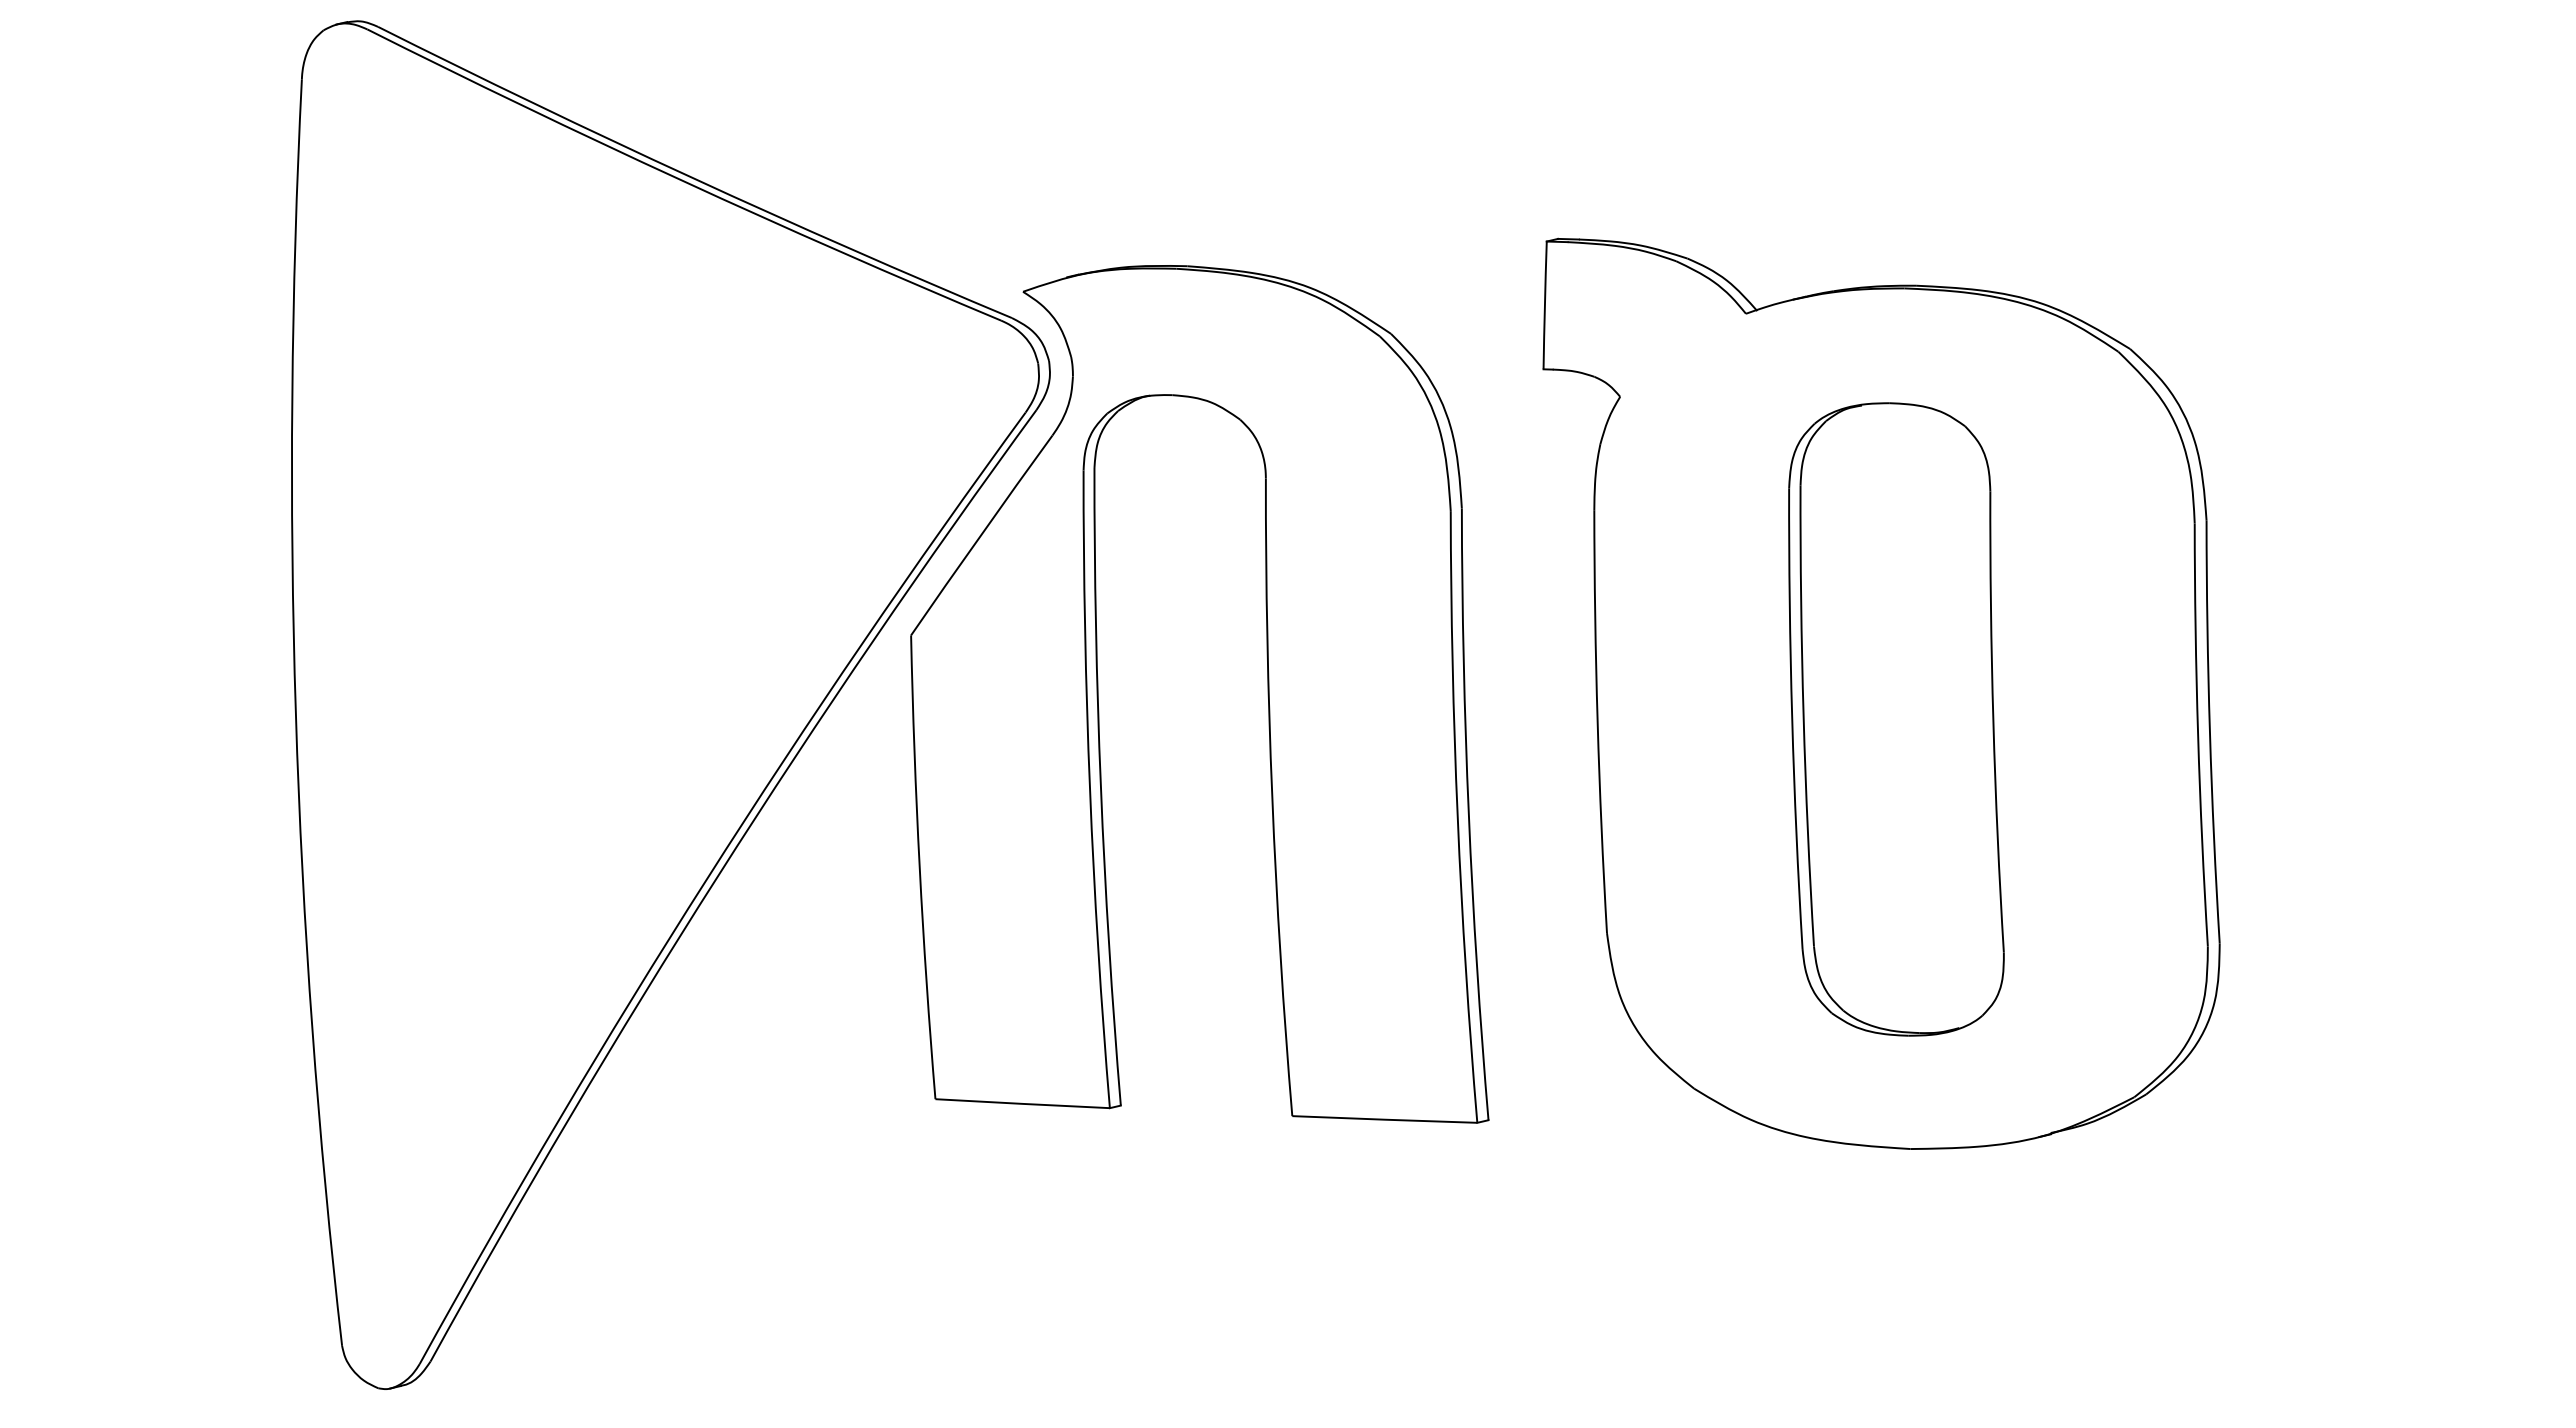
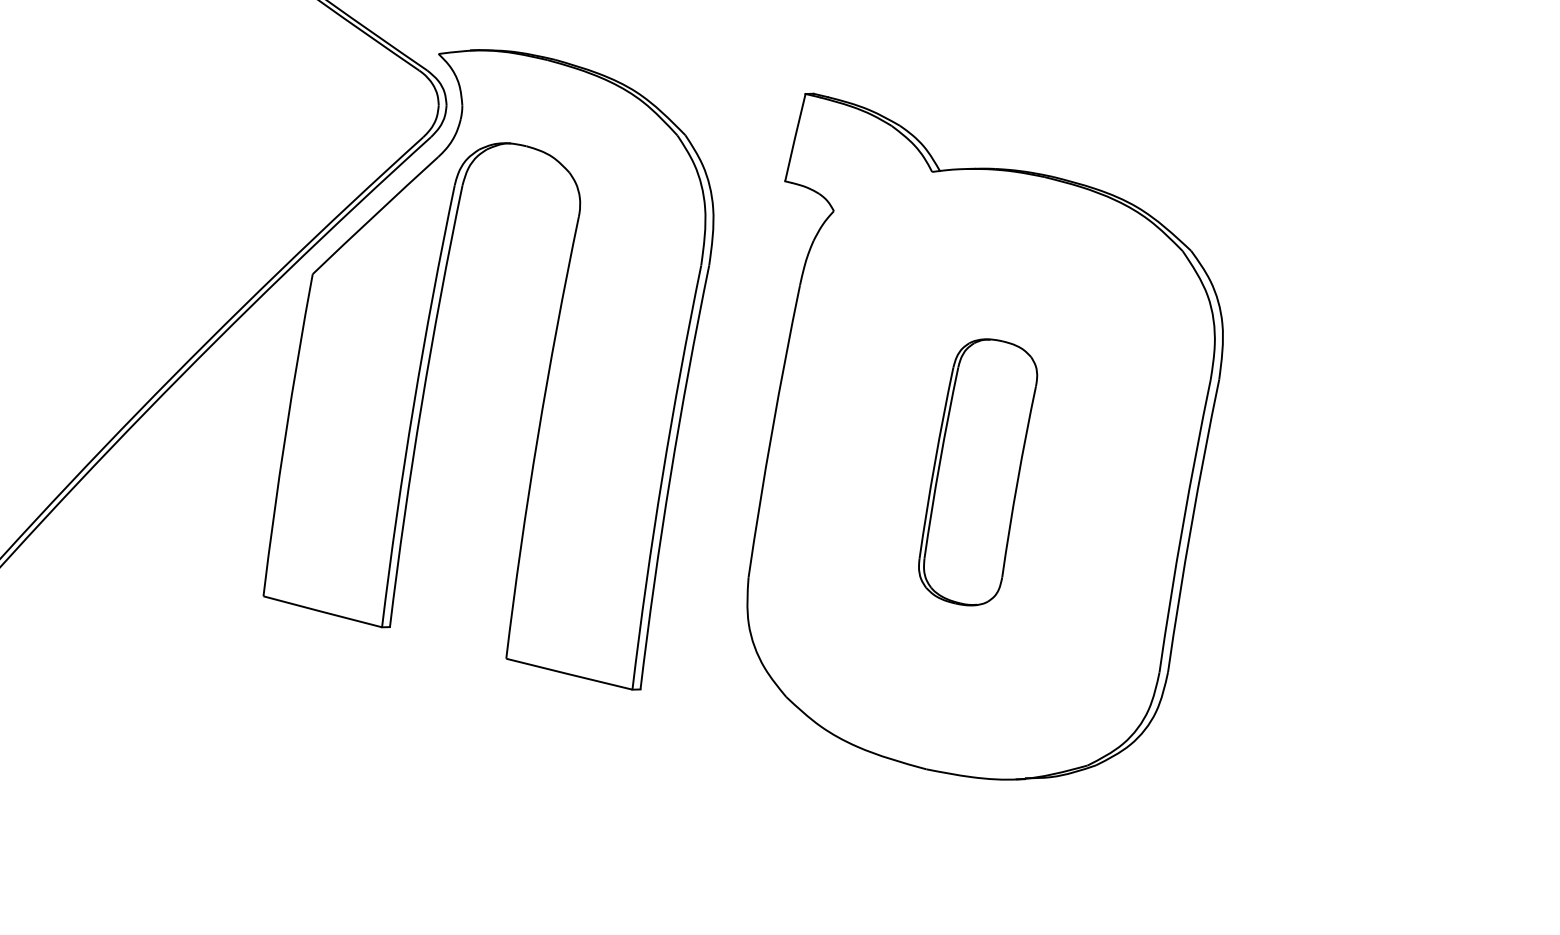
part: (1896, 719) -> (977, 472), size x0.6

